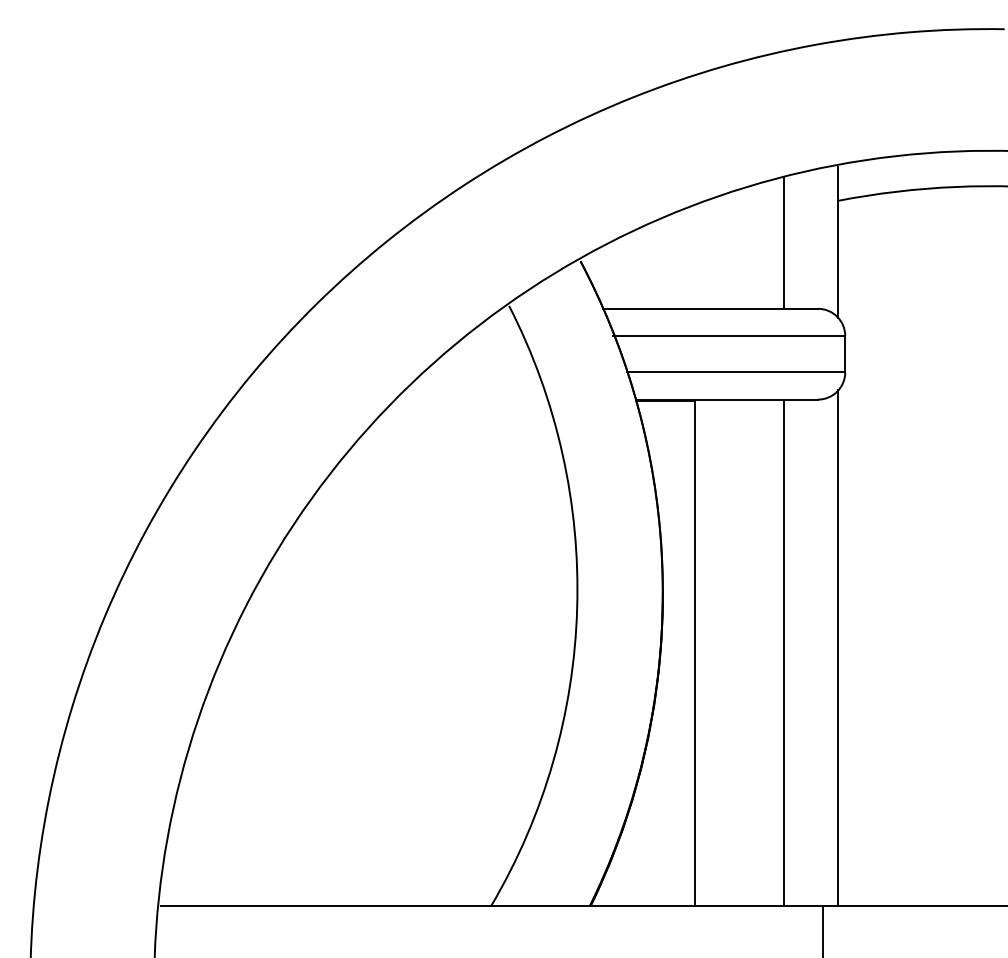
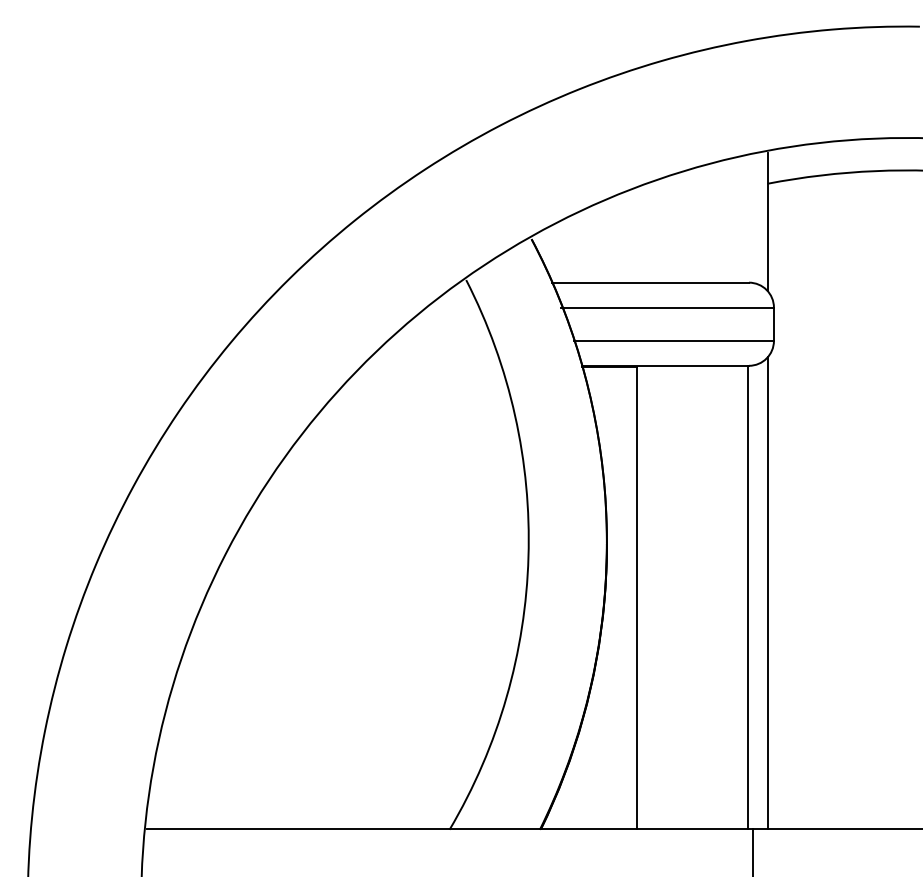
line: (783, 242) -> (717, 221), removed
line: (783, 652) -> (747, 597), moved

